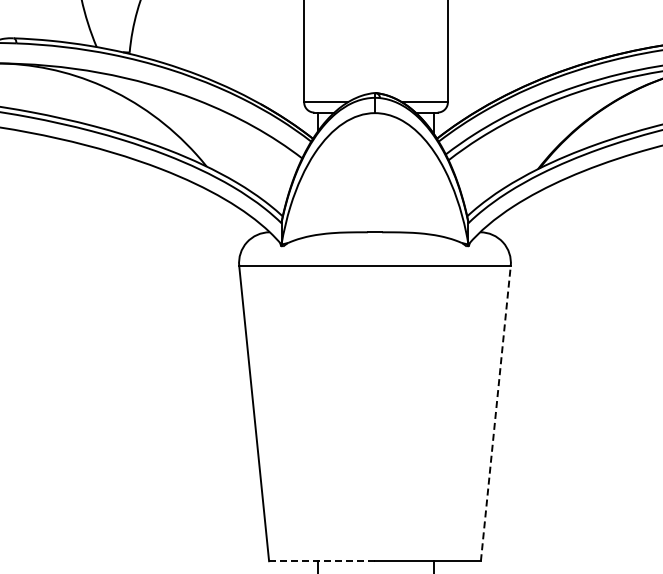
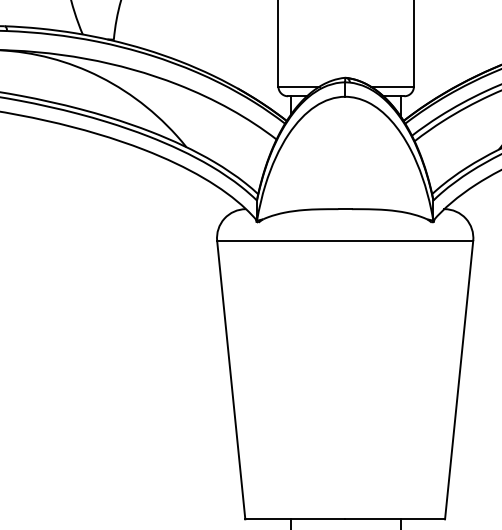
line: (495, 413) -> (458, 380), dashed -> solid
line: (322, 561) -> (295, 519), dashed -> solid

